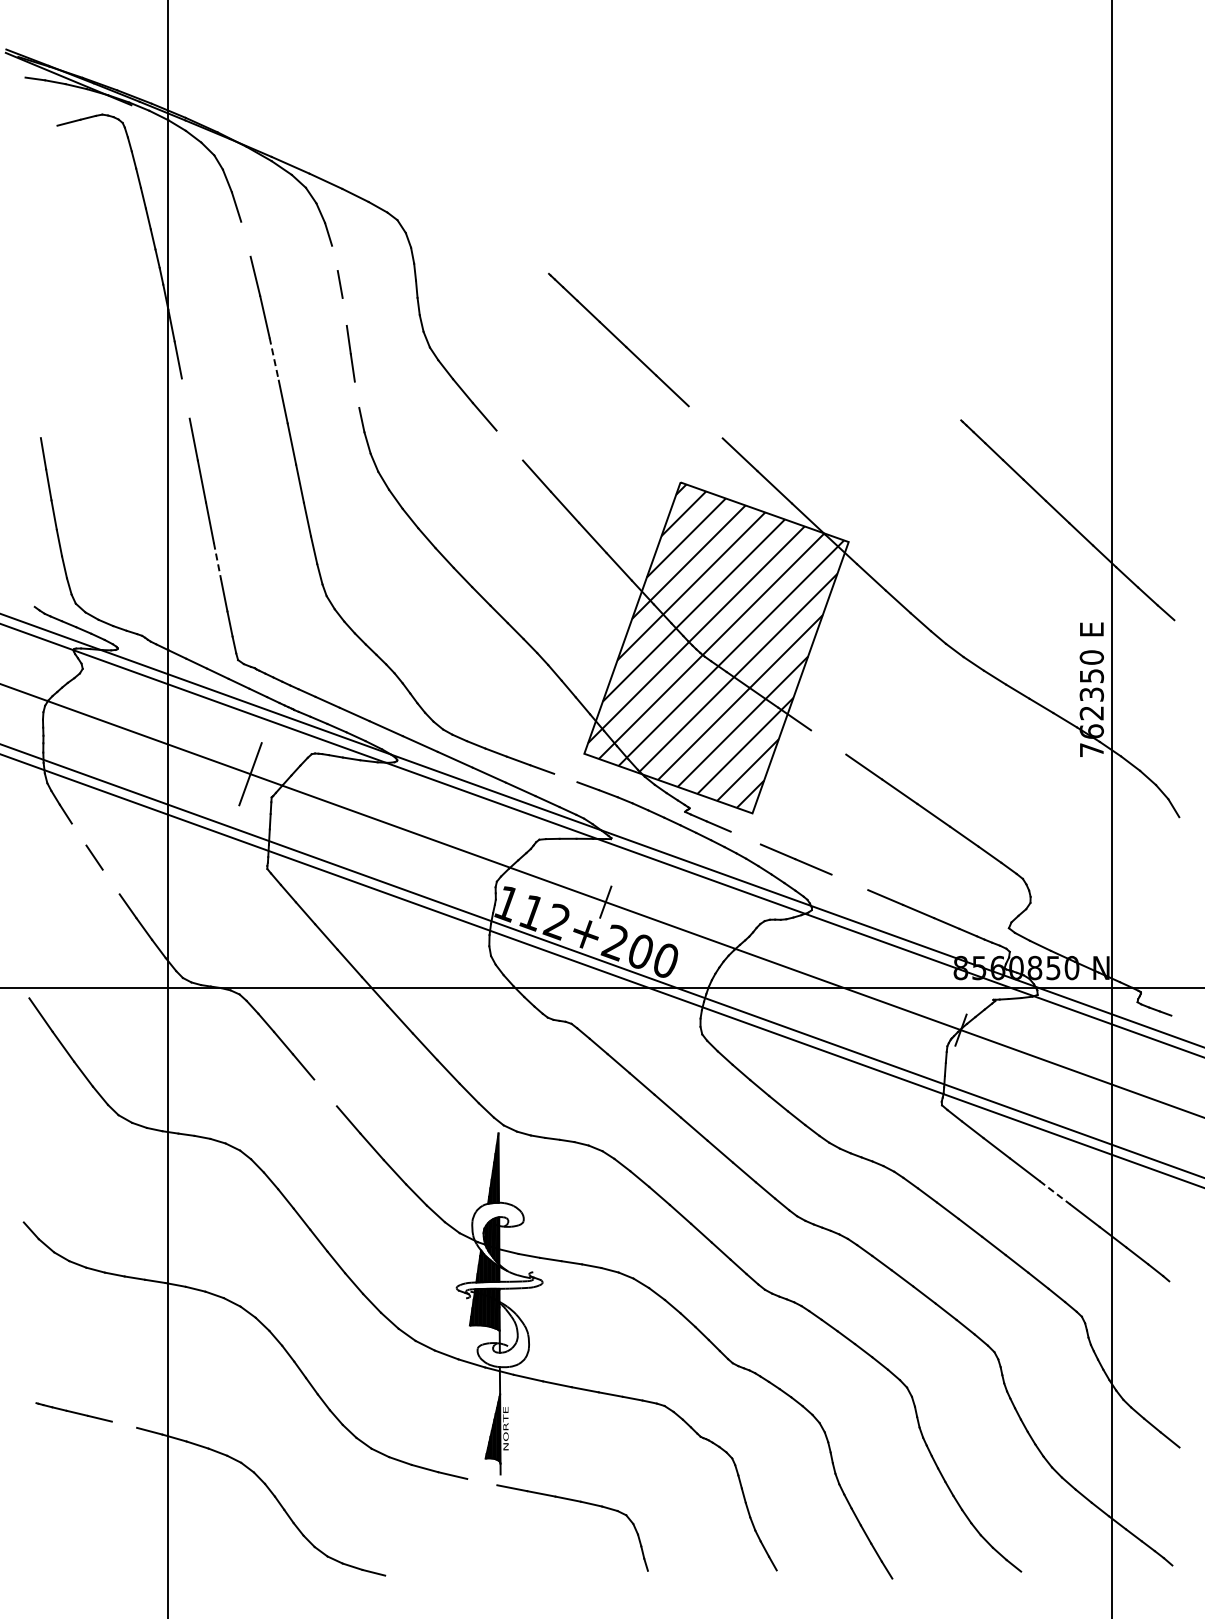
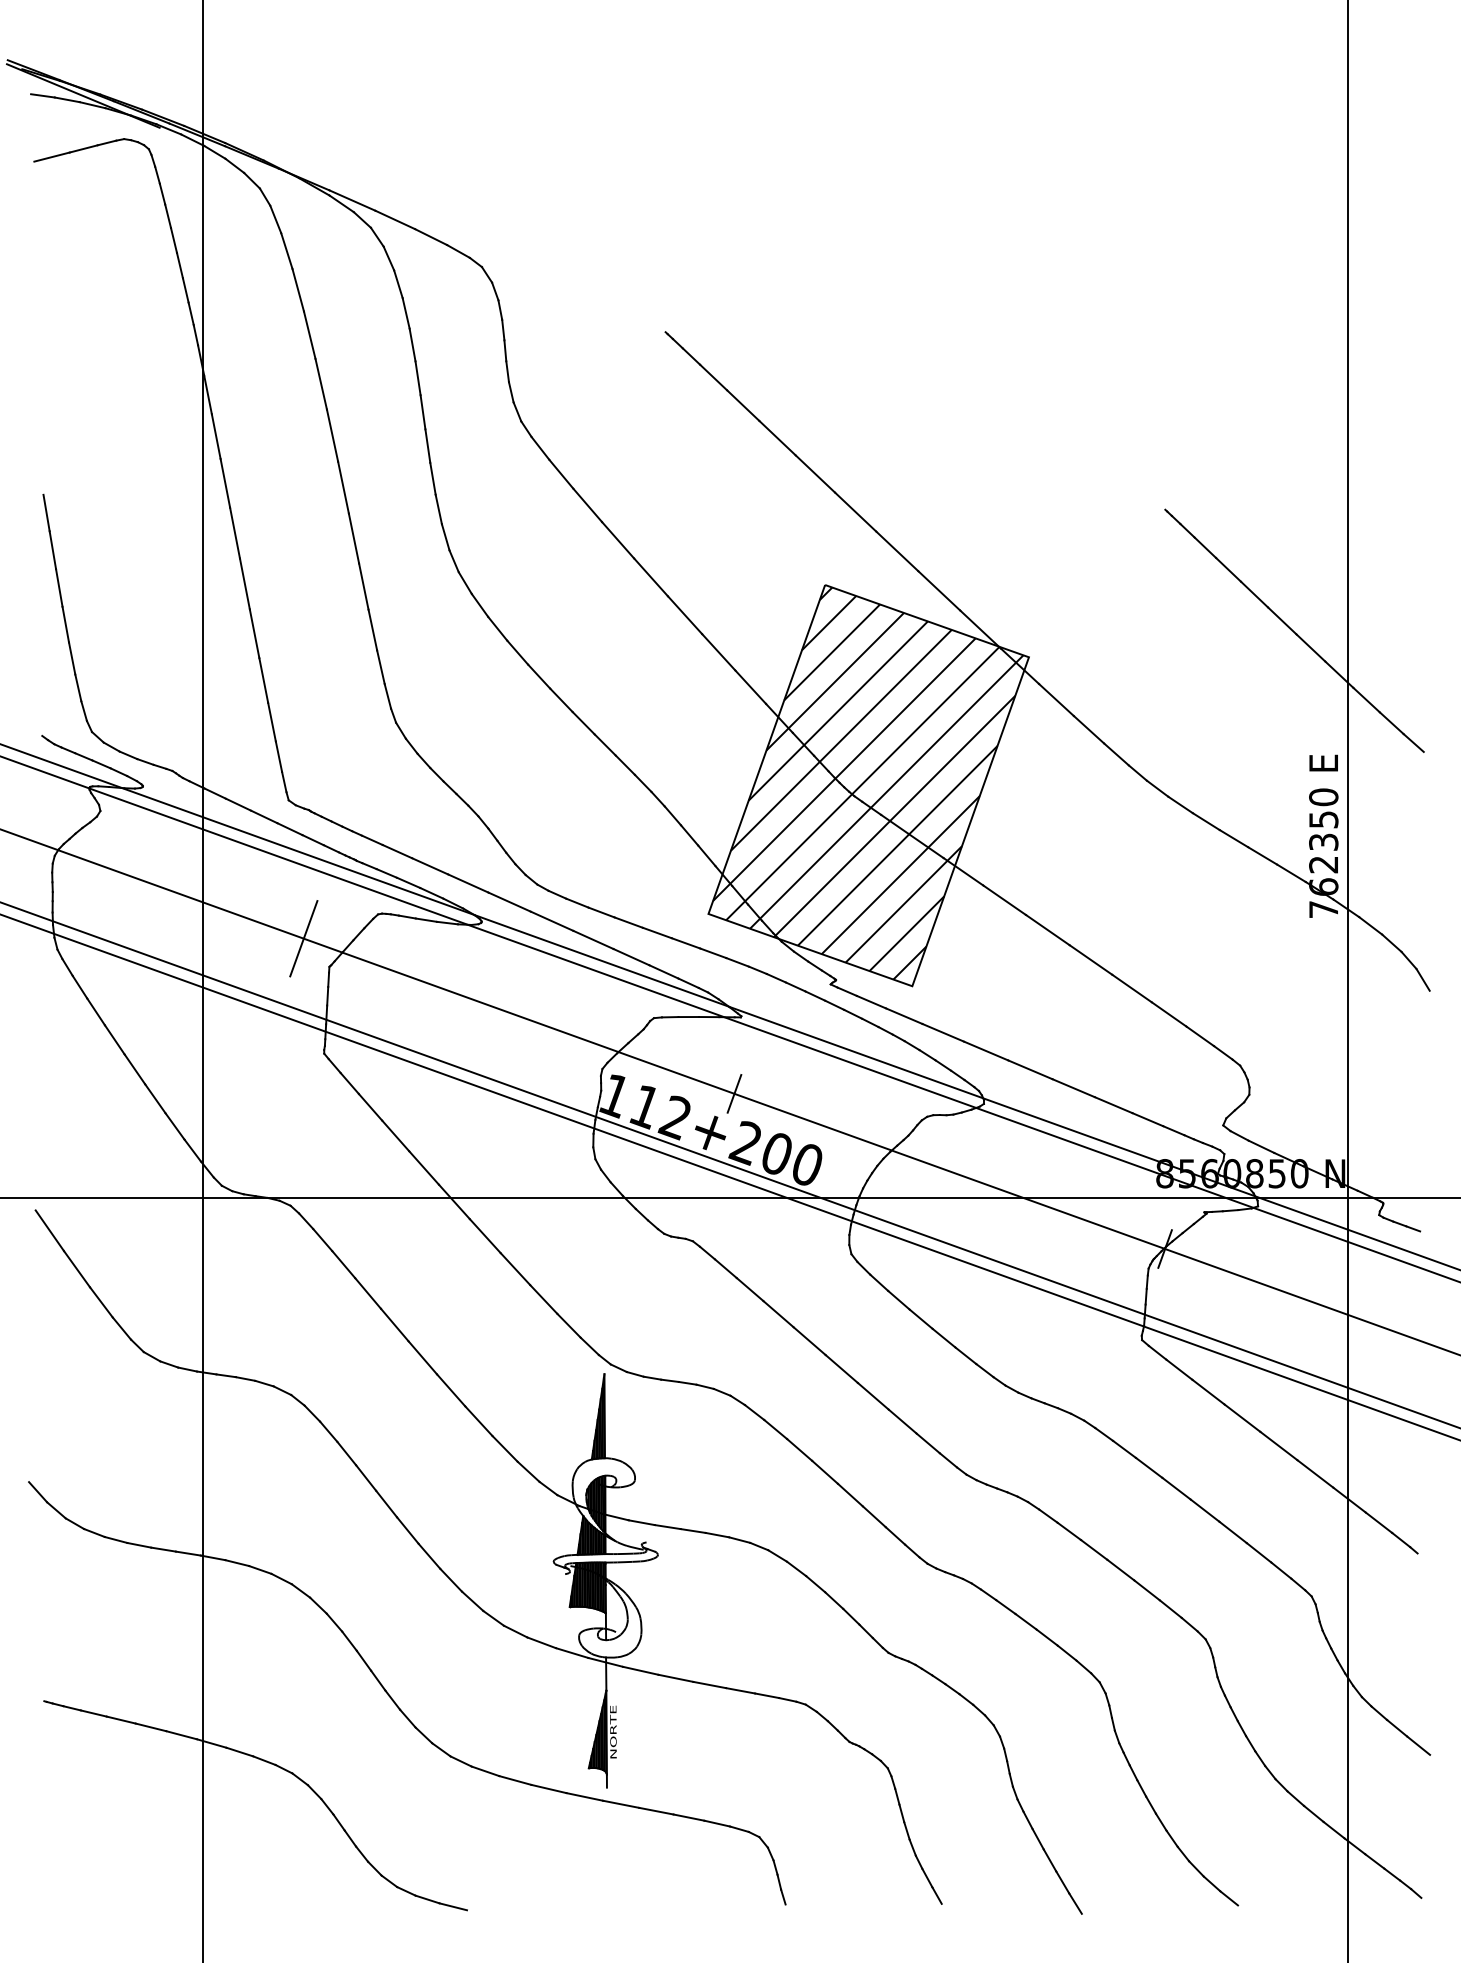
line: (42, 129) -> (51, 157), added
line: (245, 238) -> (297, 289), added
line: (334, 258) -> (405, 313), added
line: (344, 311) -> (417, 377), added
line: (274, 359) -> (332, 435), dashed -> solid
line: (356, 394) -> (432, 478), added
line: (185, 398) -> (224, 483), added
line: (705, 422) -> (855, 512), added
line: (37, 423) -> (45, 513), added
line: (509, 445) -> (617, 540), added
line: (217, 561) -> (263, 680), dashed -> solid
line: (828, 742) -> (1004, 900), added
line: (565, 777) -> (685, 942), added
line: (78, 834) -> (95, 1011), added
line: (745, 837) -> (903, 1015), added
line: (110, 881) -> (134, 1068), added
line: (849, 882) -> (1029, 1069), added
line: (325, 1092) -> (394, 1324), added
line: (1055, 1192) -> (1279, 1445), dashed -> solid
line: (124, 1424) -> (151, 1727), added
line: (482, 1481) -> (585, 1796), added

